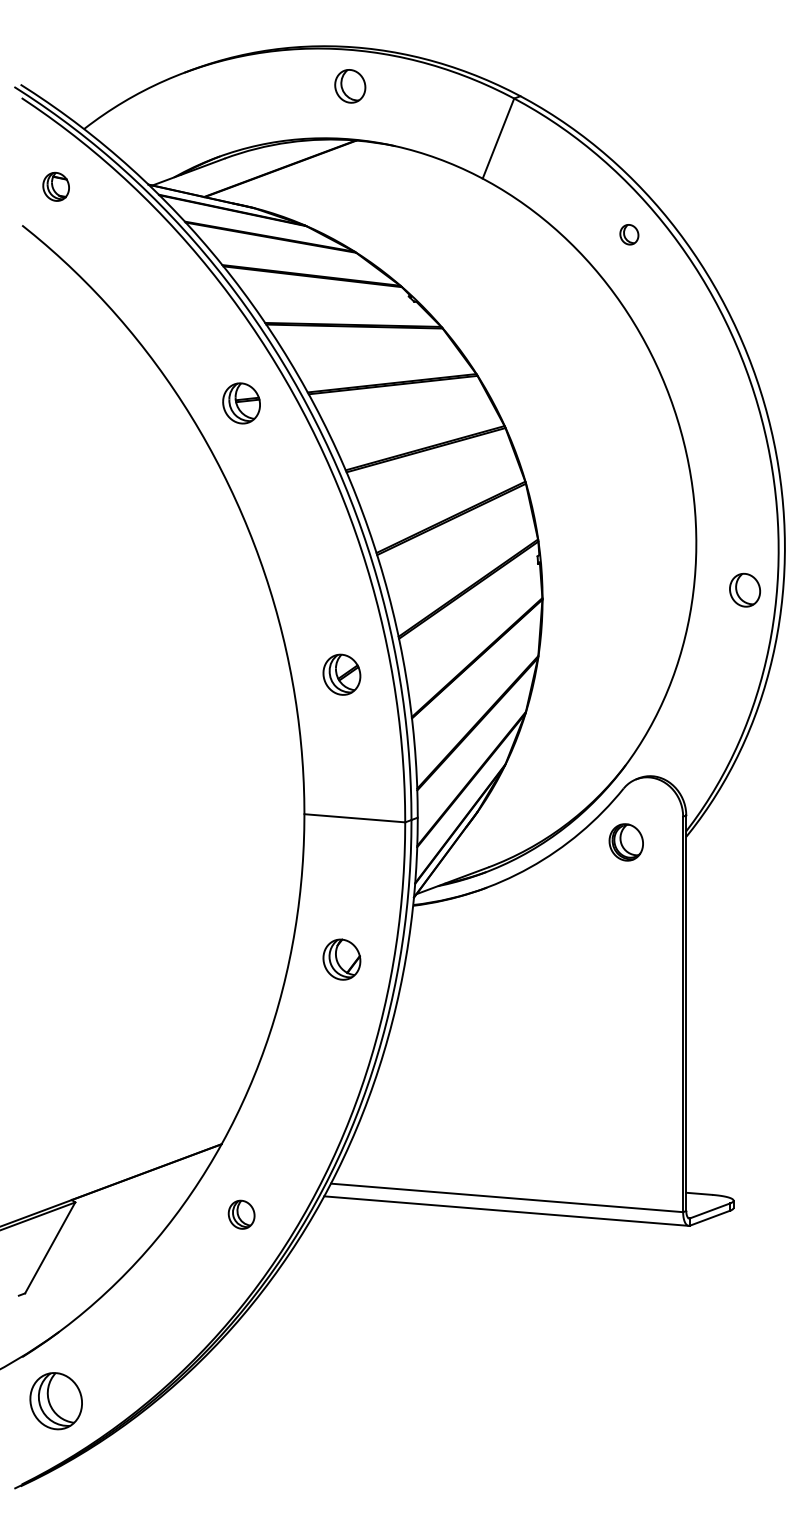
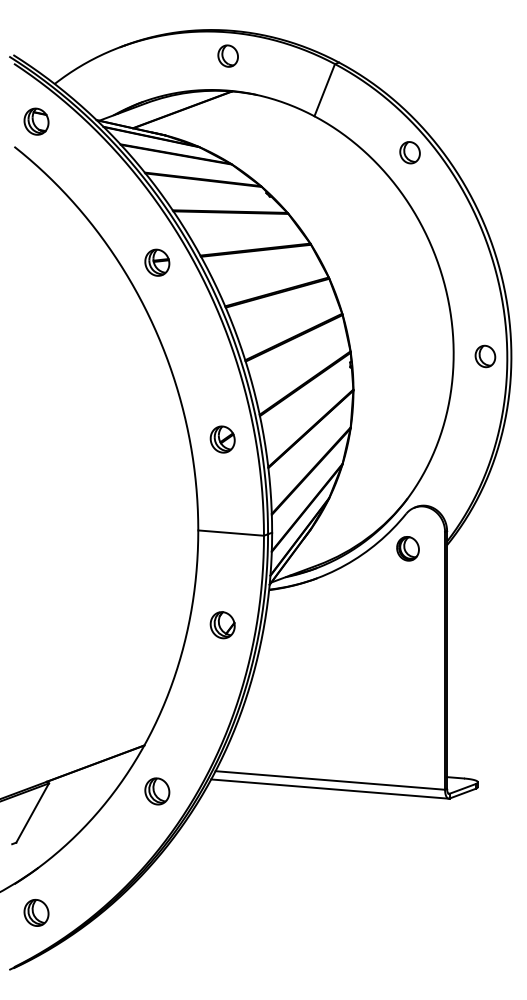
part: (56, 186) -> (36, 121), size x1.43
part: (628, 234) -> (409, 152), size x1.67
part: (745, 590) -> (485, 356), moved
part: (241, 1214) -> (157, 791), size x1.43
part: (56, 1400) -> (36, 912), size x0.71

